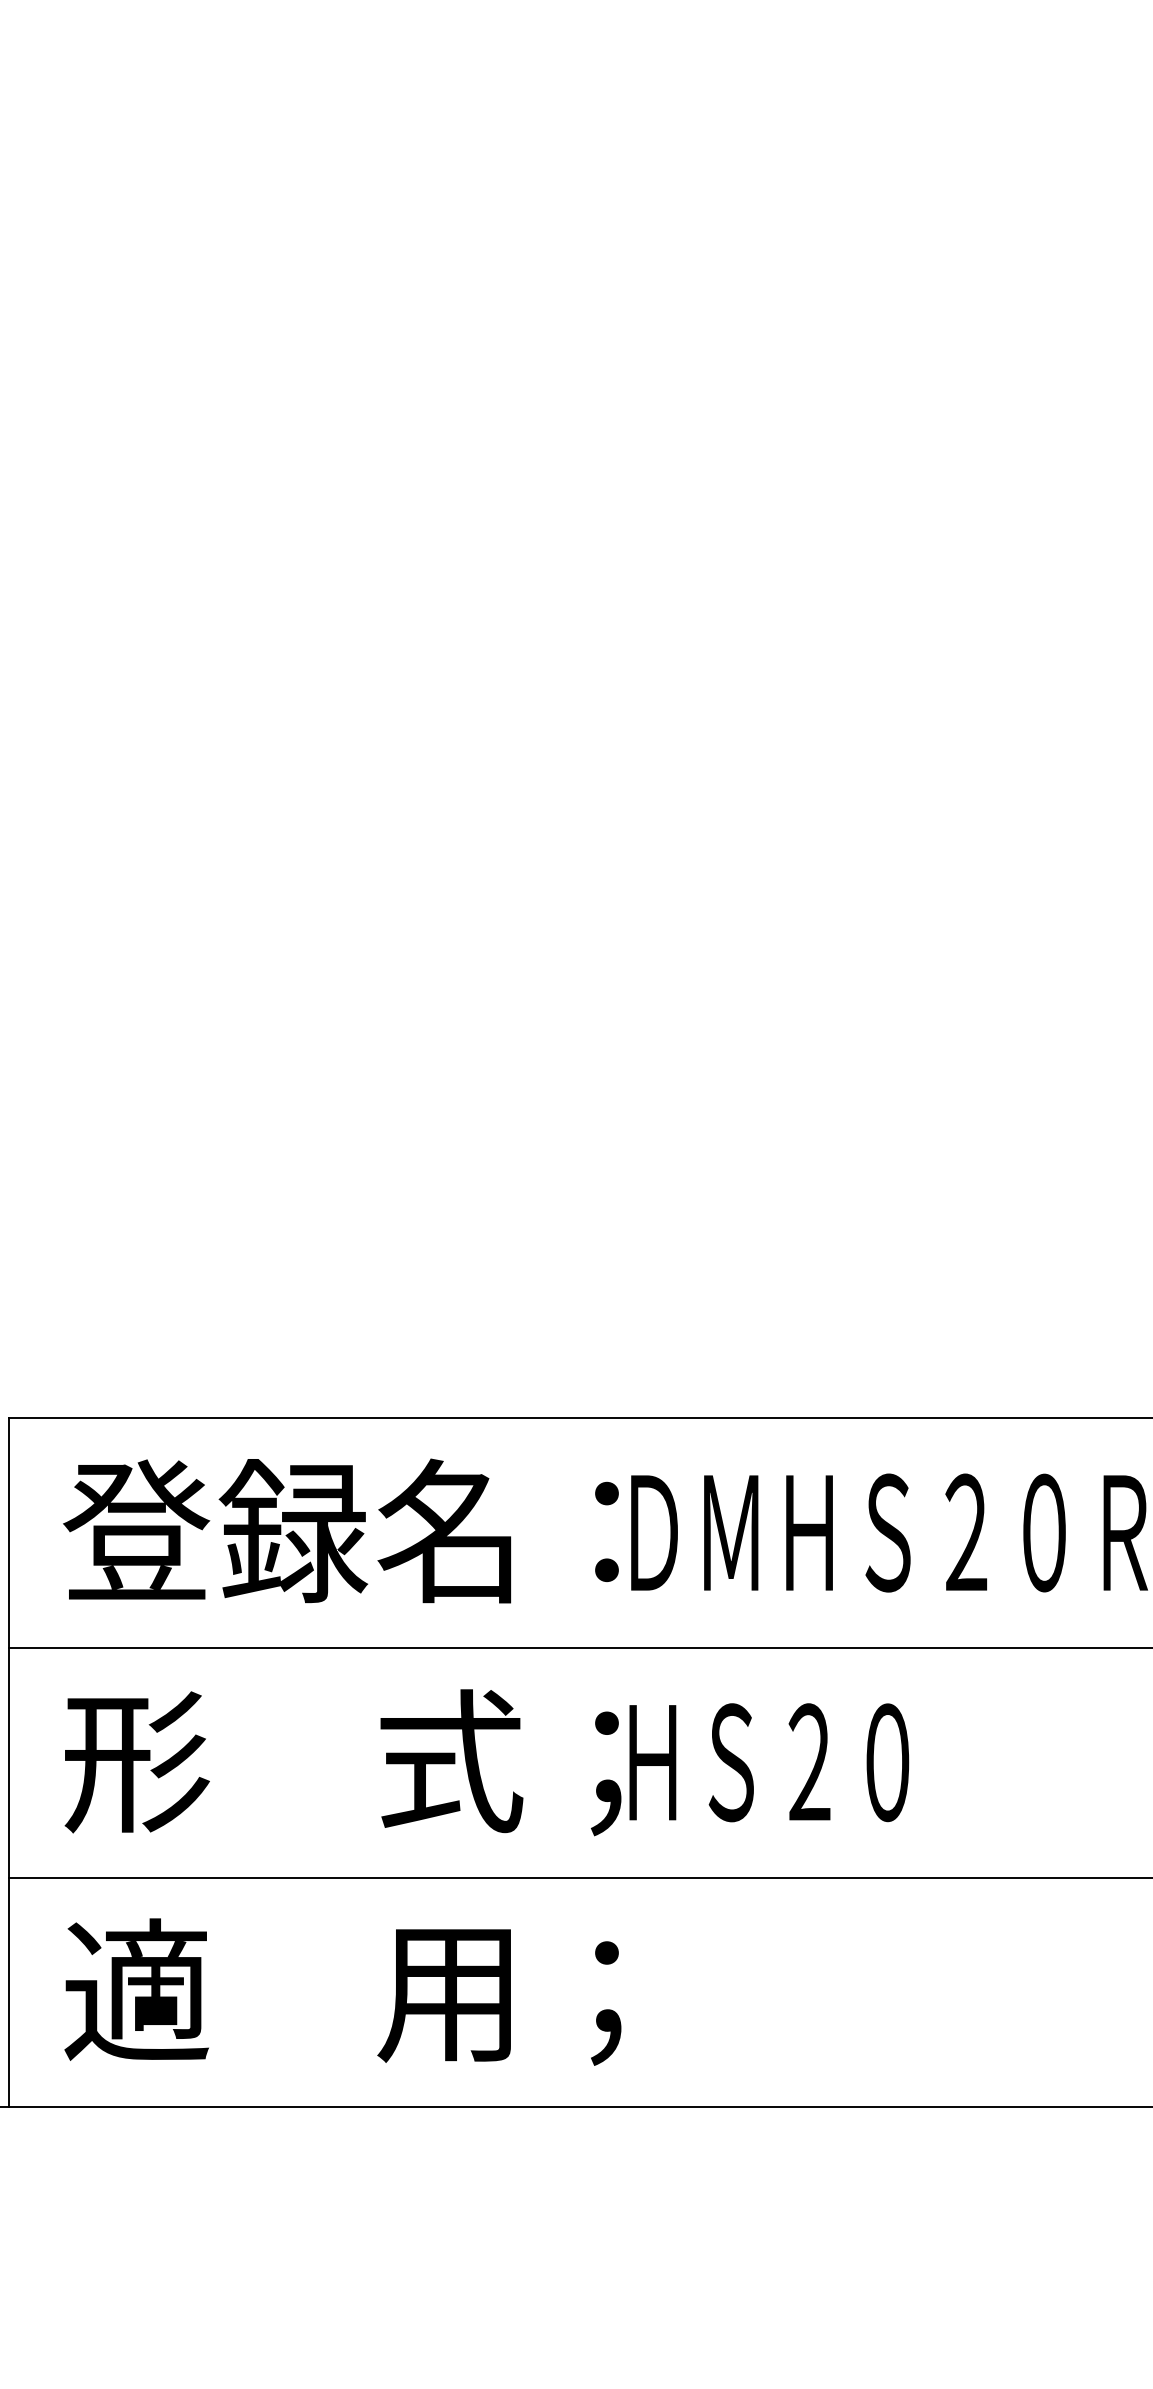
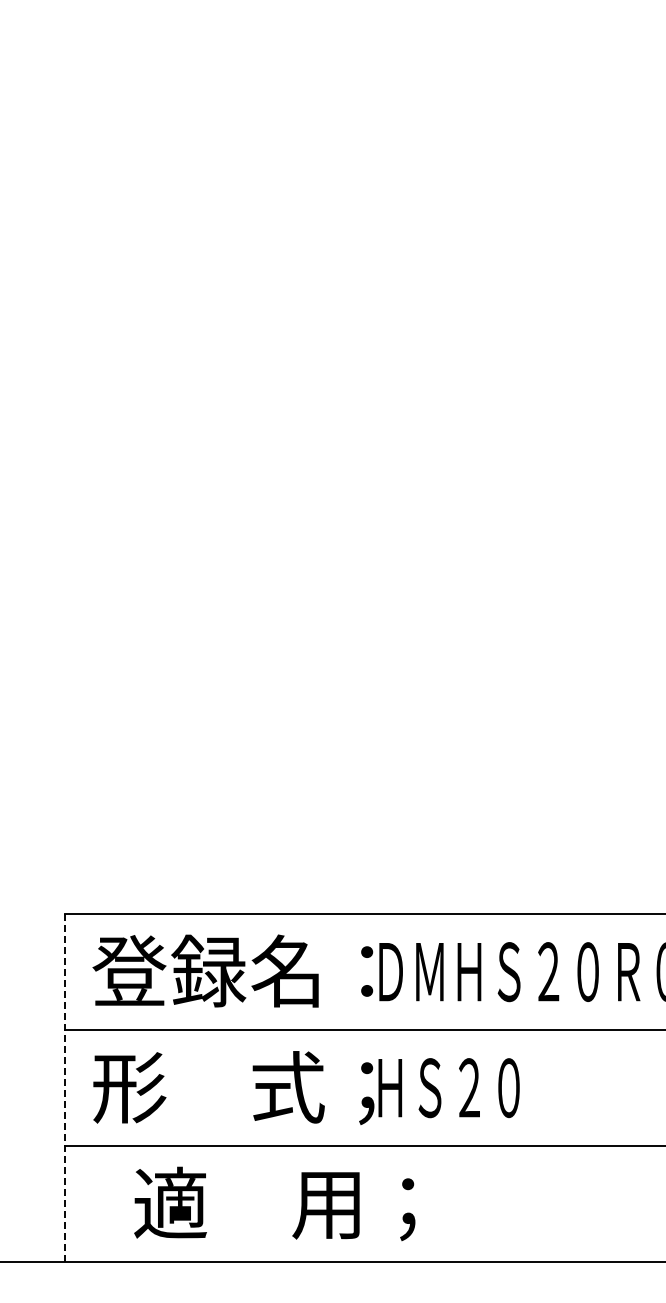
line: (7, 1761) -> (64, 1087), solid -> dashed
text: (342, 1991) -> (274, 1203), moved

